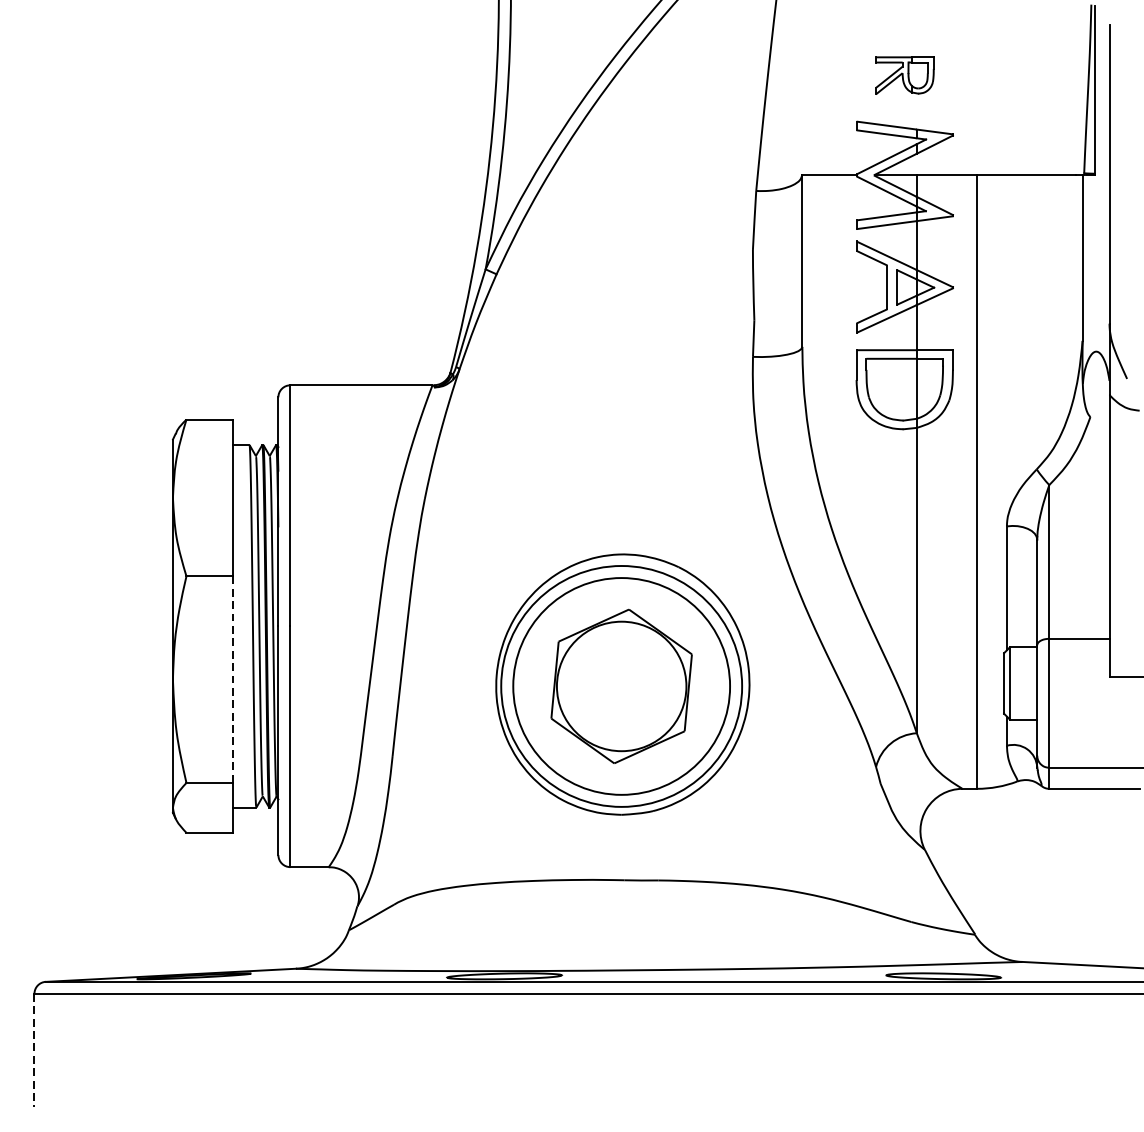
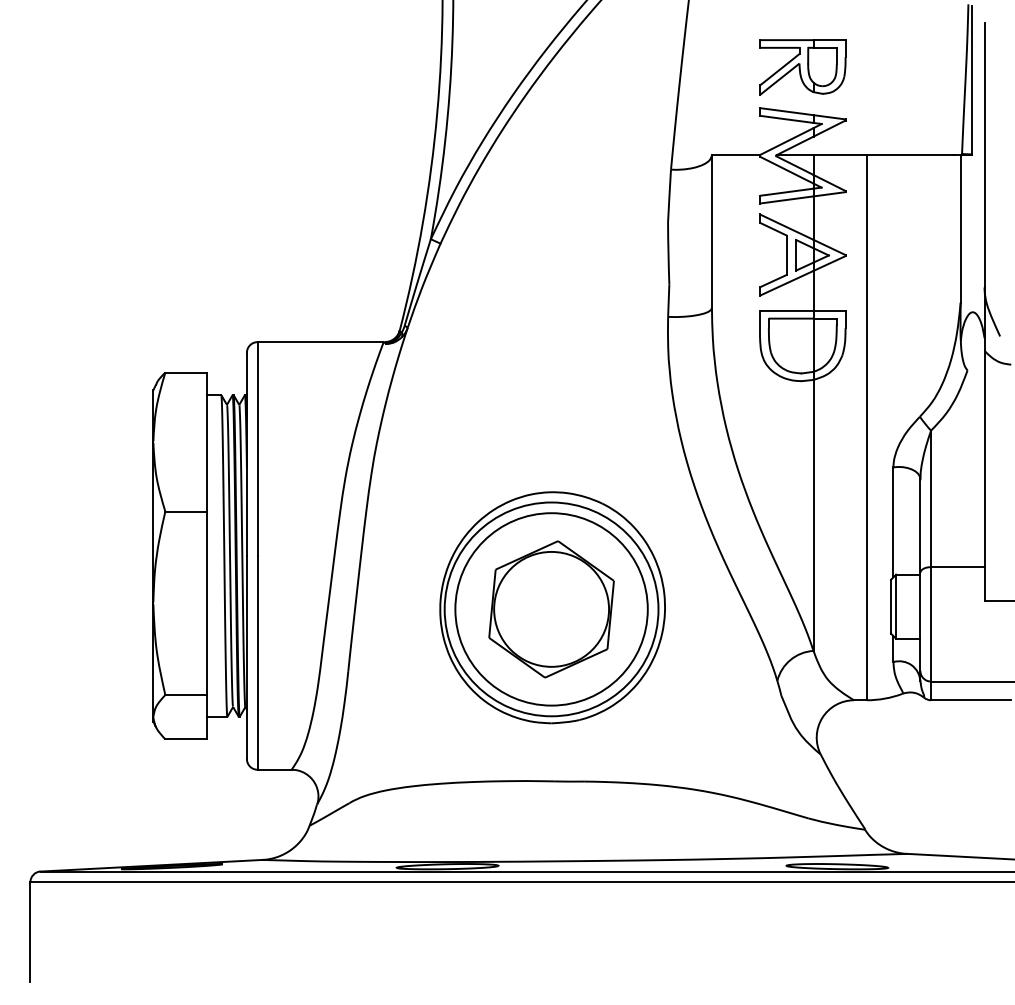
part: (904, 75) -> (802, 67), size x1.67
line: (232, 679) -> (206, 603), dashed -> solid
line: (34, 1050) -> (30, 932), dashed -> solid

